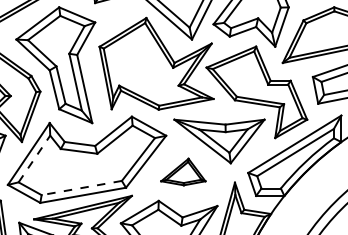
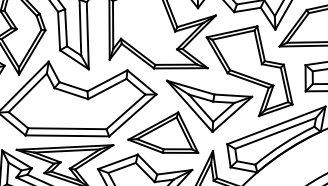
line: (34, 158) -> (27, 92), dashed -> solid
part: (183, 171) -> (166, 131), size x1.67
line: (81, 188) -> (67, 129), dashed -> solid

